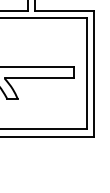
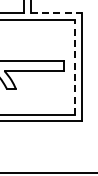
line: (65, 11) -> (56, 13), solid -> dashed
line: (87, 74) -> (75, 67), solid -> dashed

